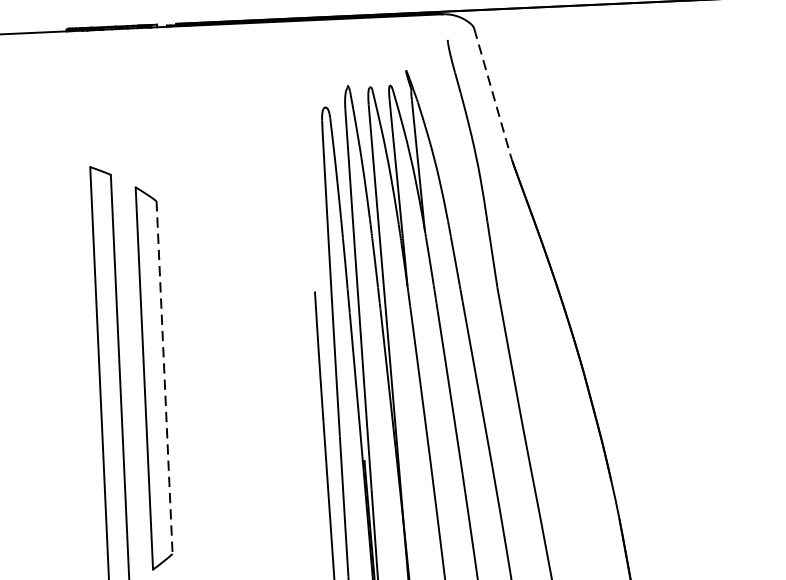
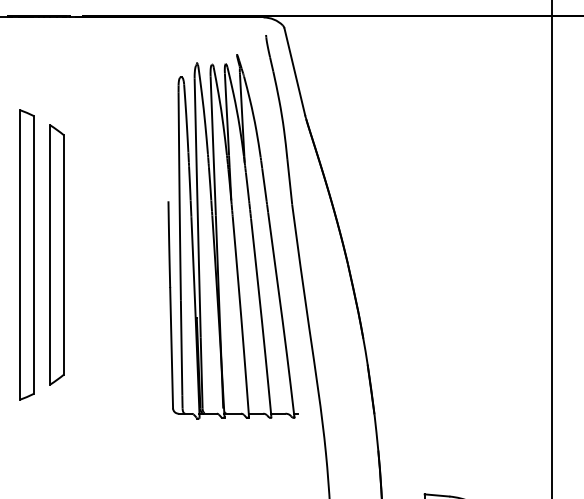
line: (491, 91) -> (294, 71), dashed -> solid
line: (163, 376) -> (63, 254), dashed -> solid

